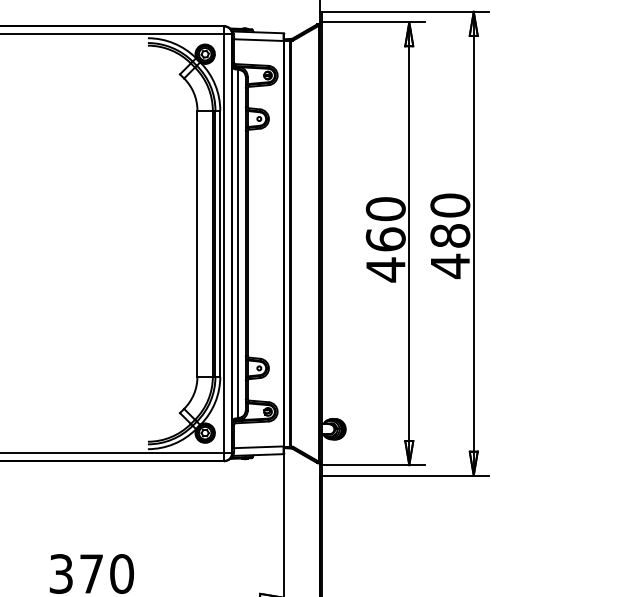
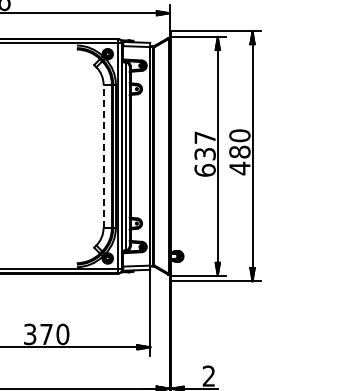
text: (384, 240) -> (204, 154), 460 -> 637
line: (197, 243) -> (103, 156), solid -> dashed

